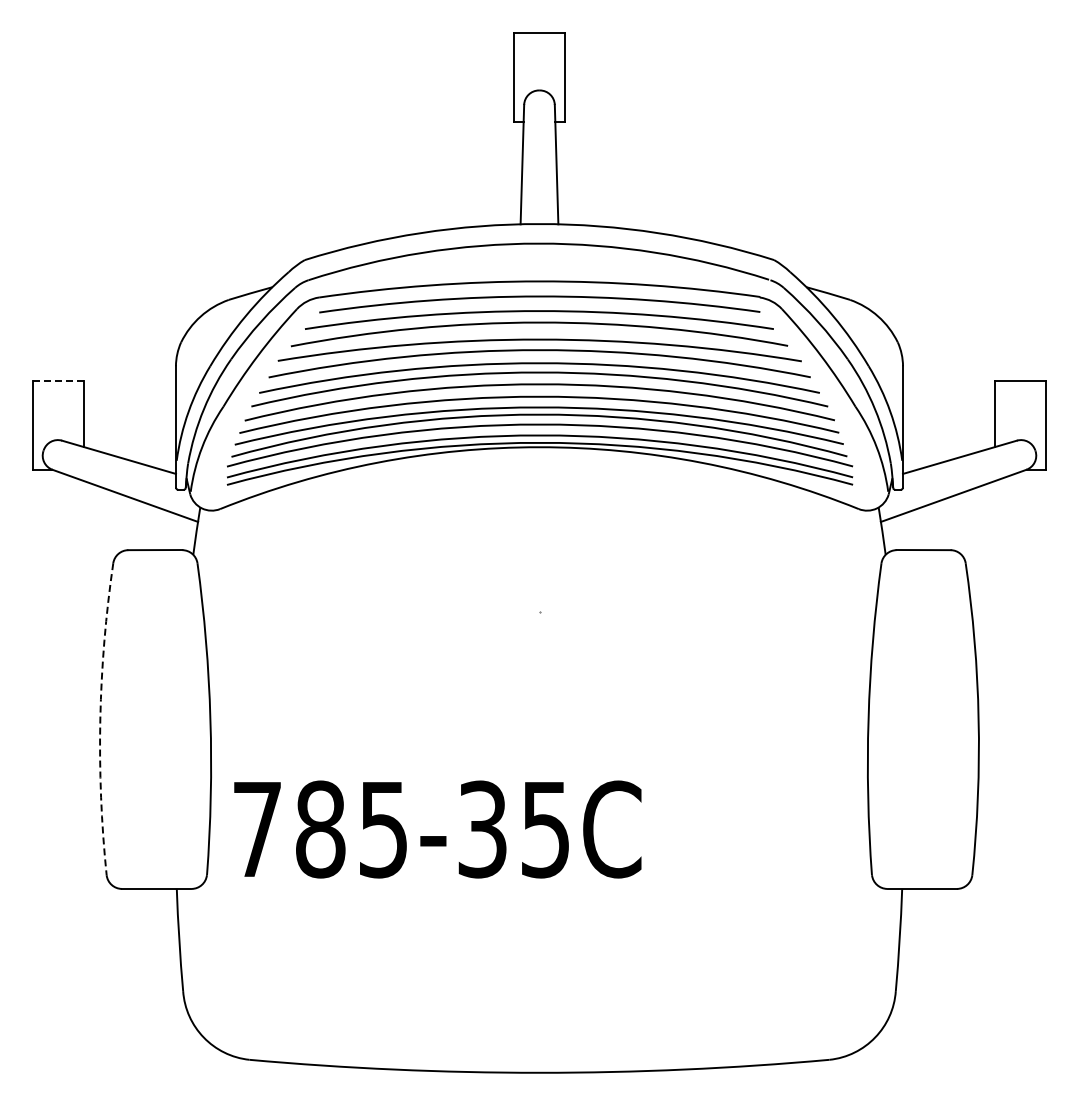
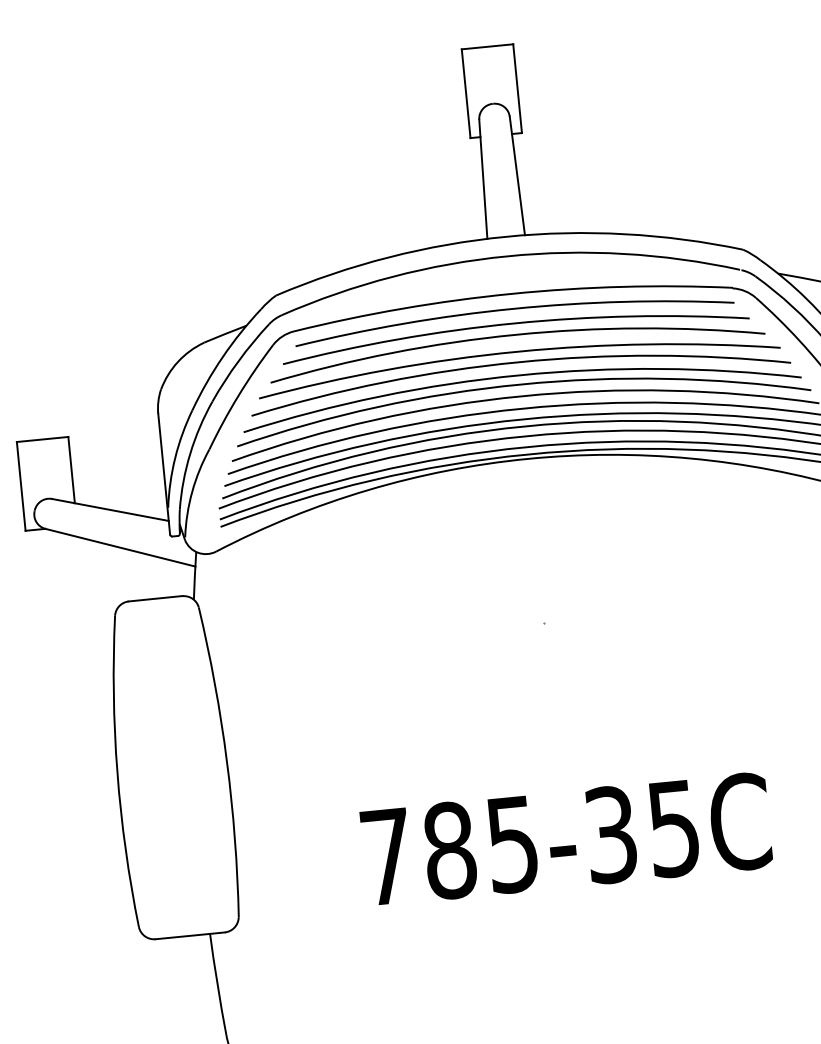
line: (58, 380) -> (42, 439), dashed -> solid
arc: (100, 719) -> (117, 772), dashed -> solid
text: (437, 829) -> (566, 839), moved

